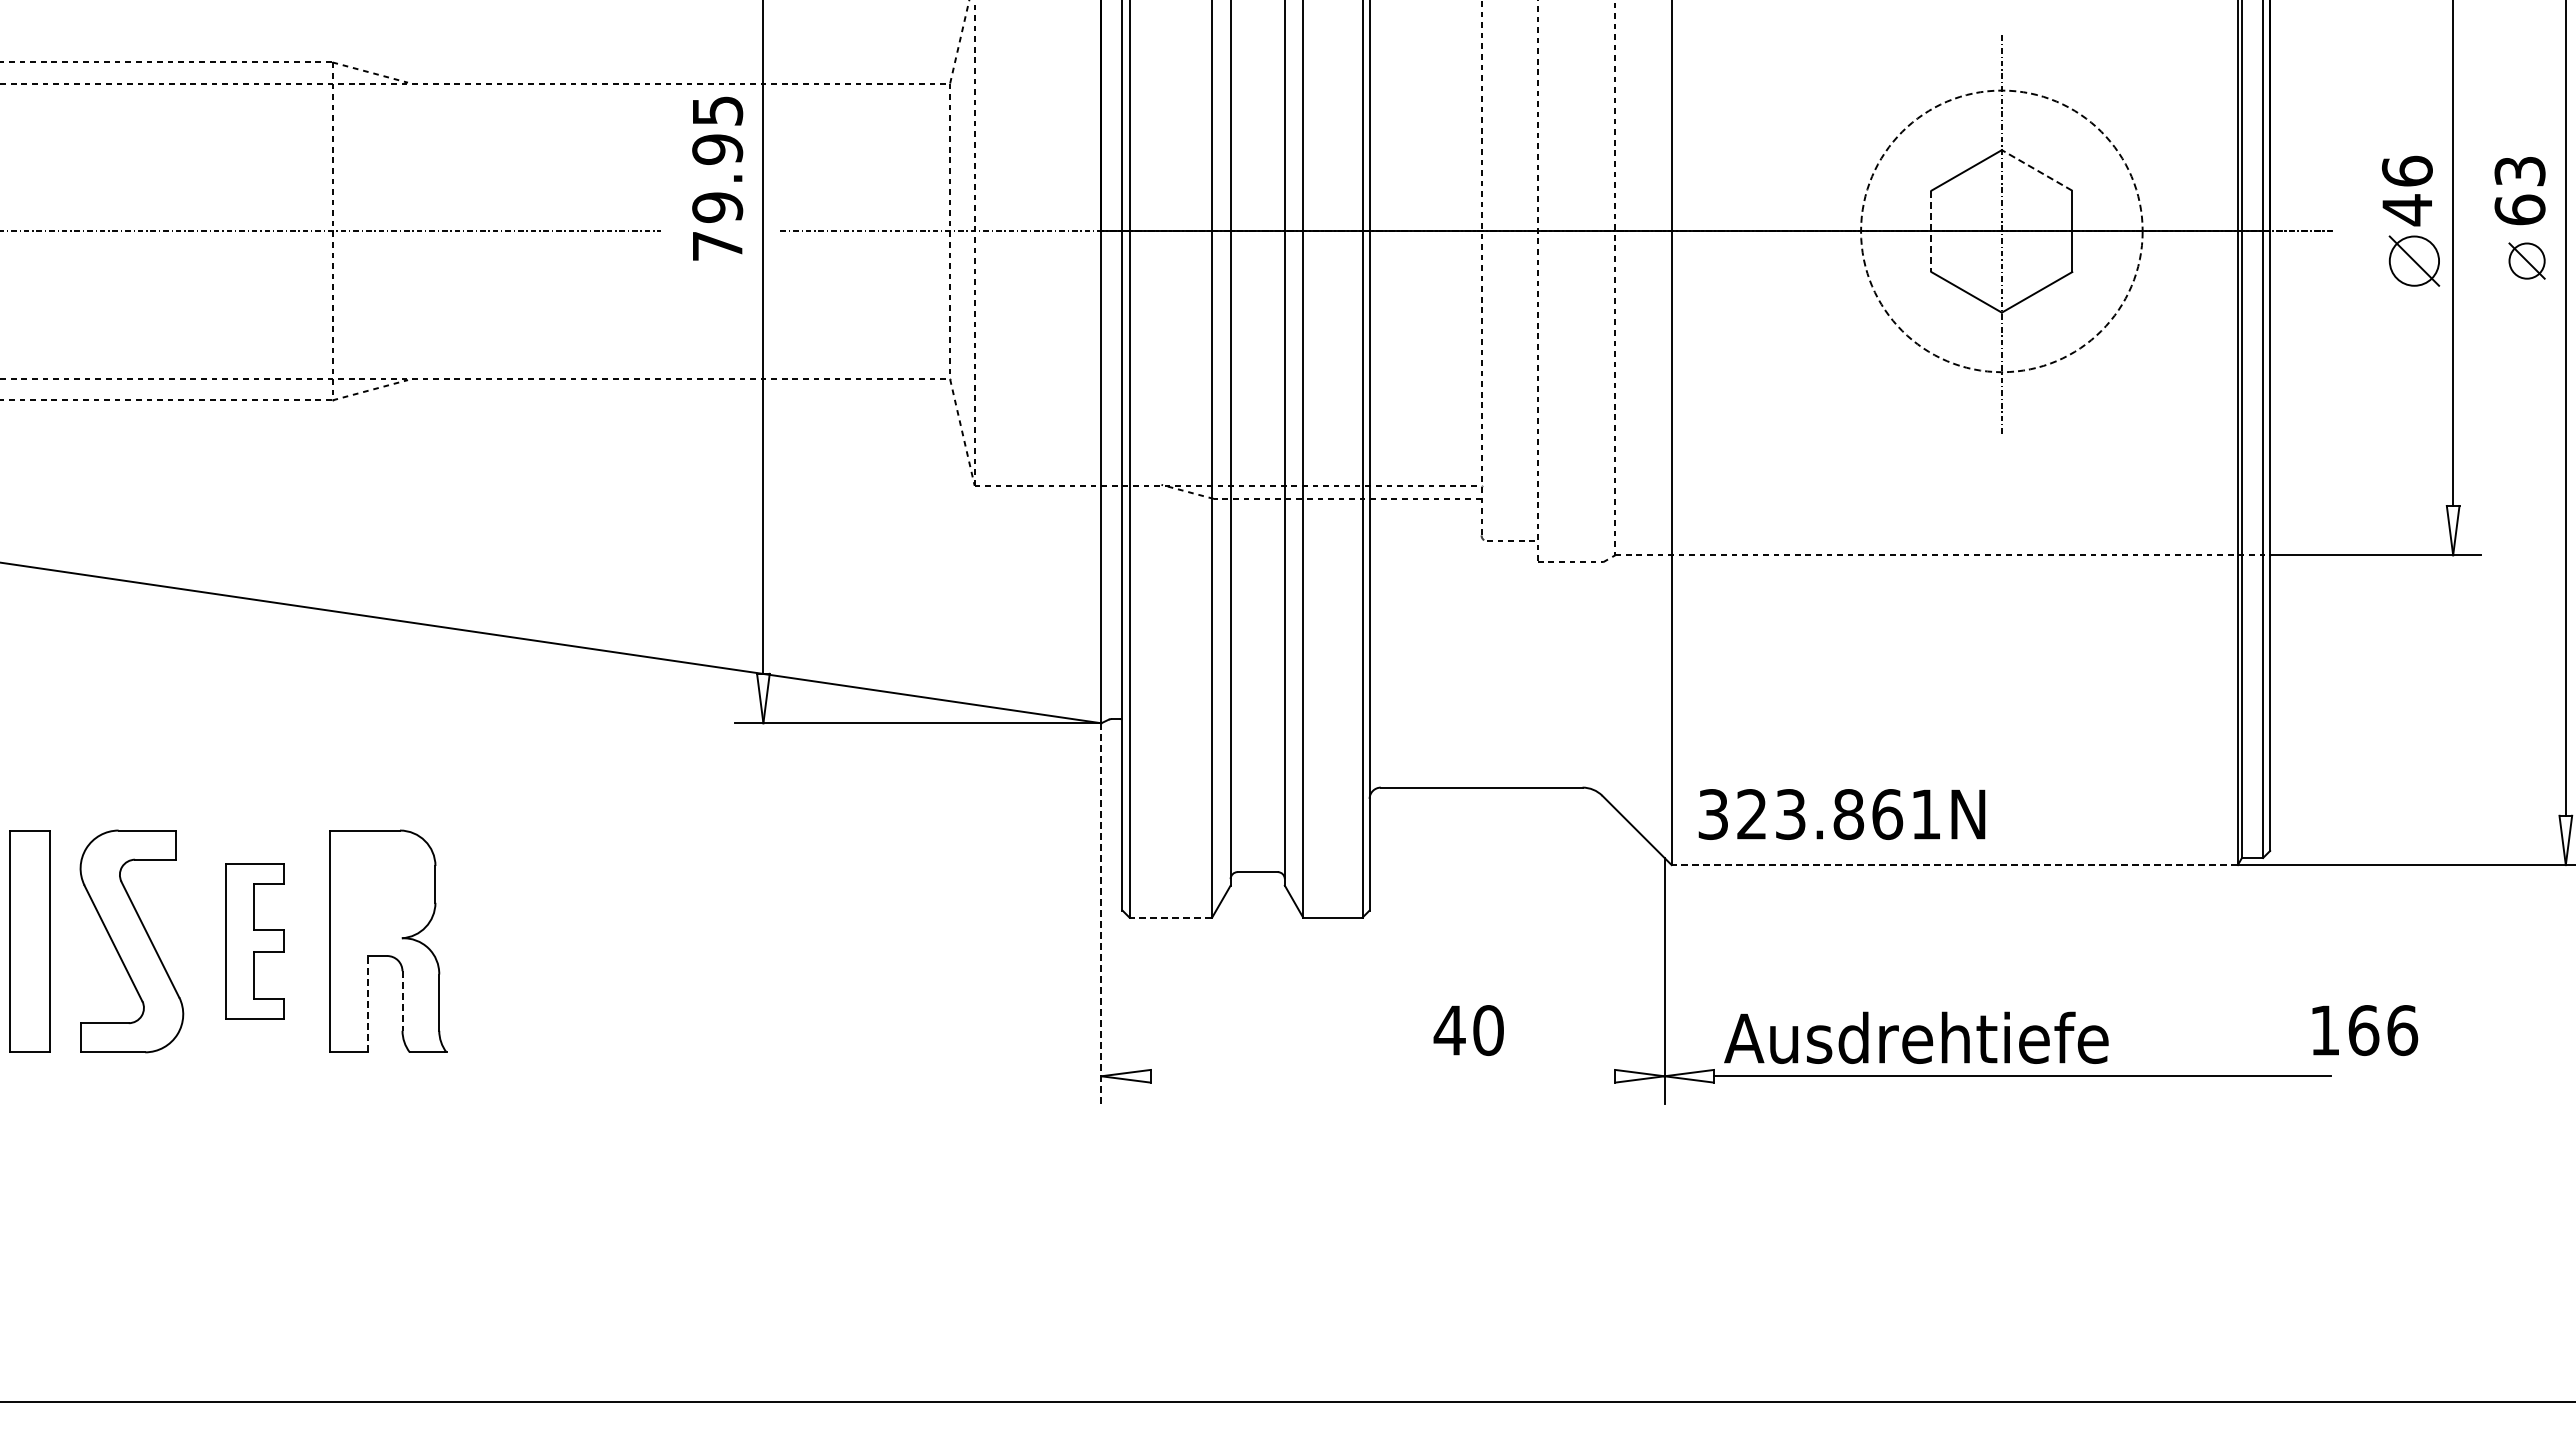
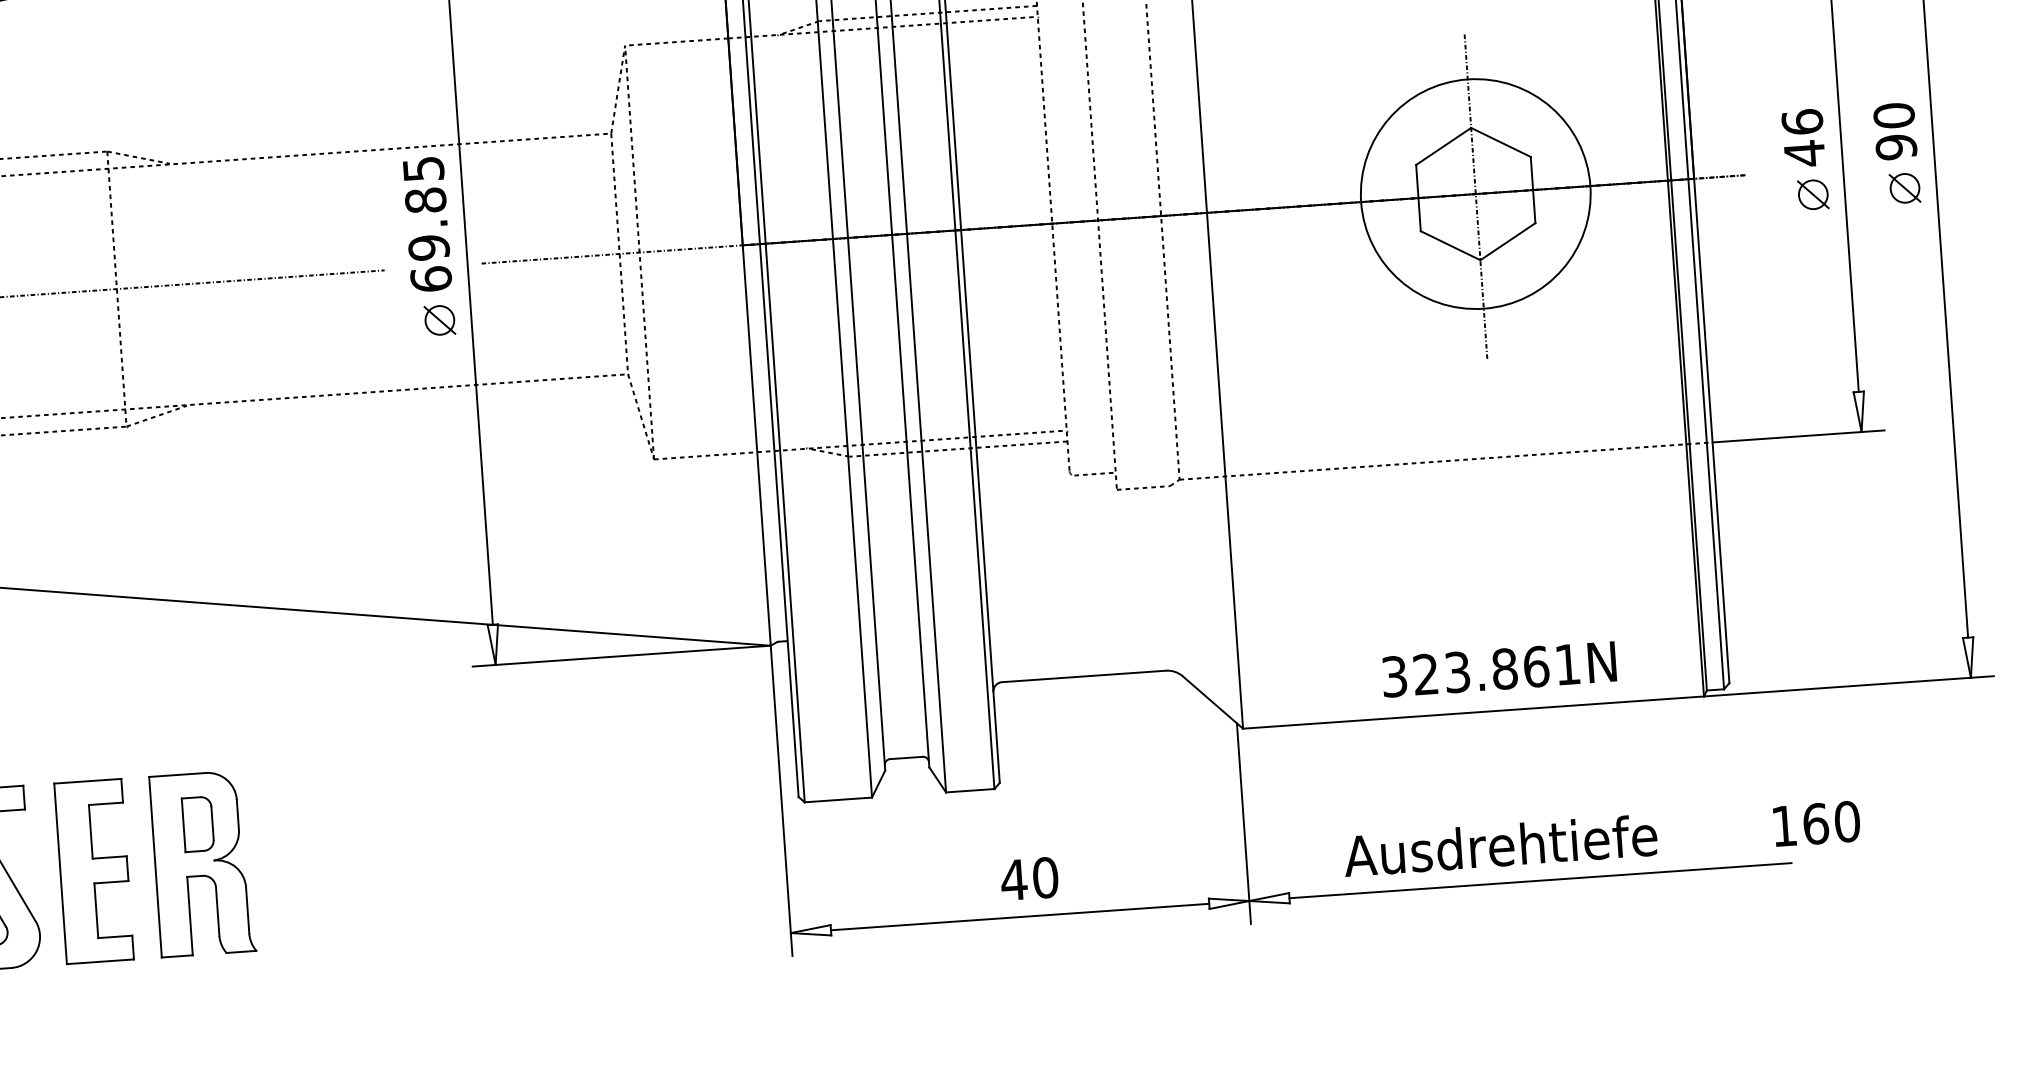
line: (2037, 170) -> (1501, 142), dashed -> solid
text: (2519, 190) -> (1894, 131), 63 -> 90
text: (717, 197) -> (428, 239), 79.95 -> 69.85
line: (1931, 231) -> (1418, 198), dashed -> solid
circle: (2001, 231) -> (1475, 194), dashed -> solid
part: (2414, 260) -> (1813, 194), size x0.71
part: (724, 296) -> (439, 319), added
text: (1841, 814) -> (1498, 669), moved
line: (1954, 865) -> (1473, 712), dashed -> solid
part: (385, 892) -> (197, 824), added
line: (1101, 913) -> (781, 800), dashed -> solid
line: (1170, 917) -> (838, 799), dashed -> solid
part: (254, 941) -> (93, 871), size x1.43
line: (402, 1001) -> (217, 911), dashed -> solid
line: (368, 1003) -> (190, 915), dashed -> solid
text: (1468, 1030) -> (1029, 878), moved
text: (2402, 1030) -> (1847, 821), 166 -> 160
text: (1916, 1037) -> (1500, 845), moved
line: (1382, 1076) -> (1019, 917), added

